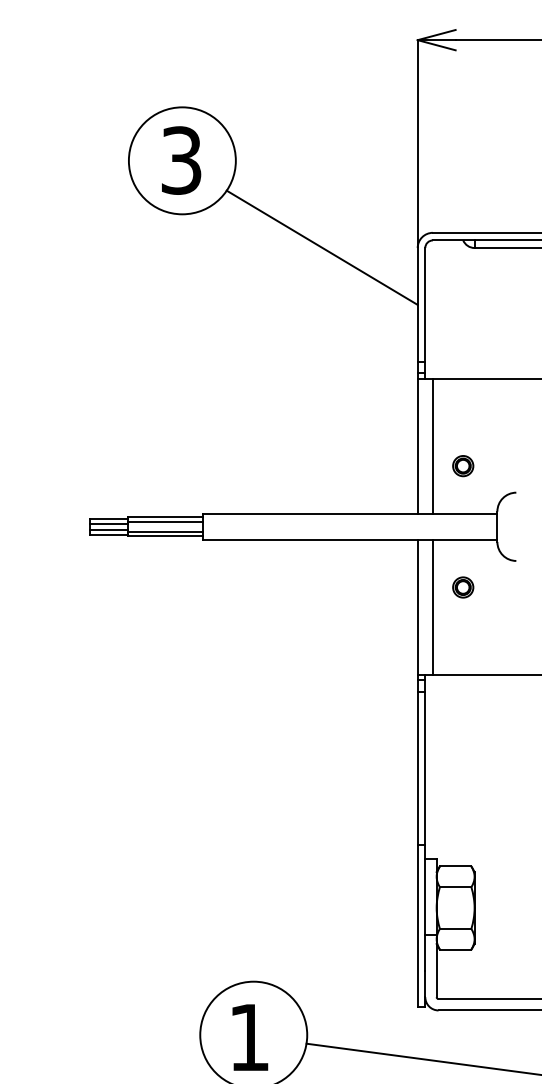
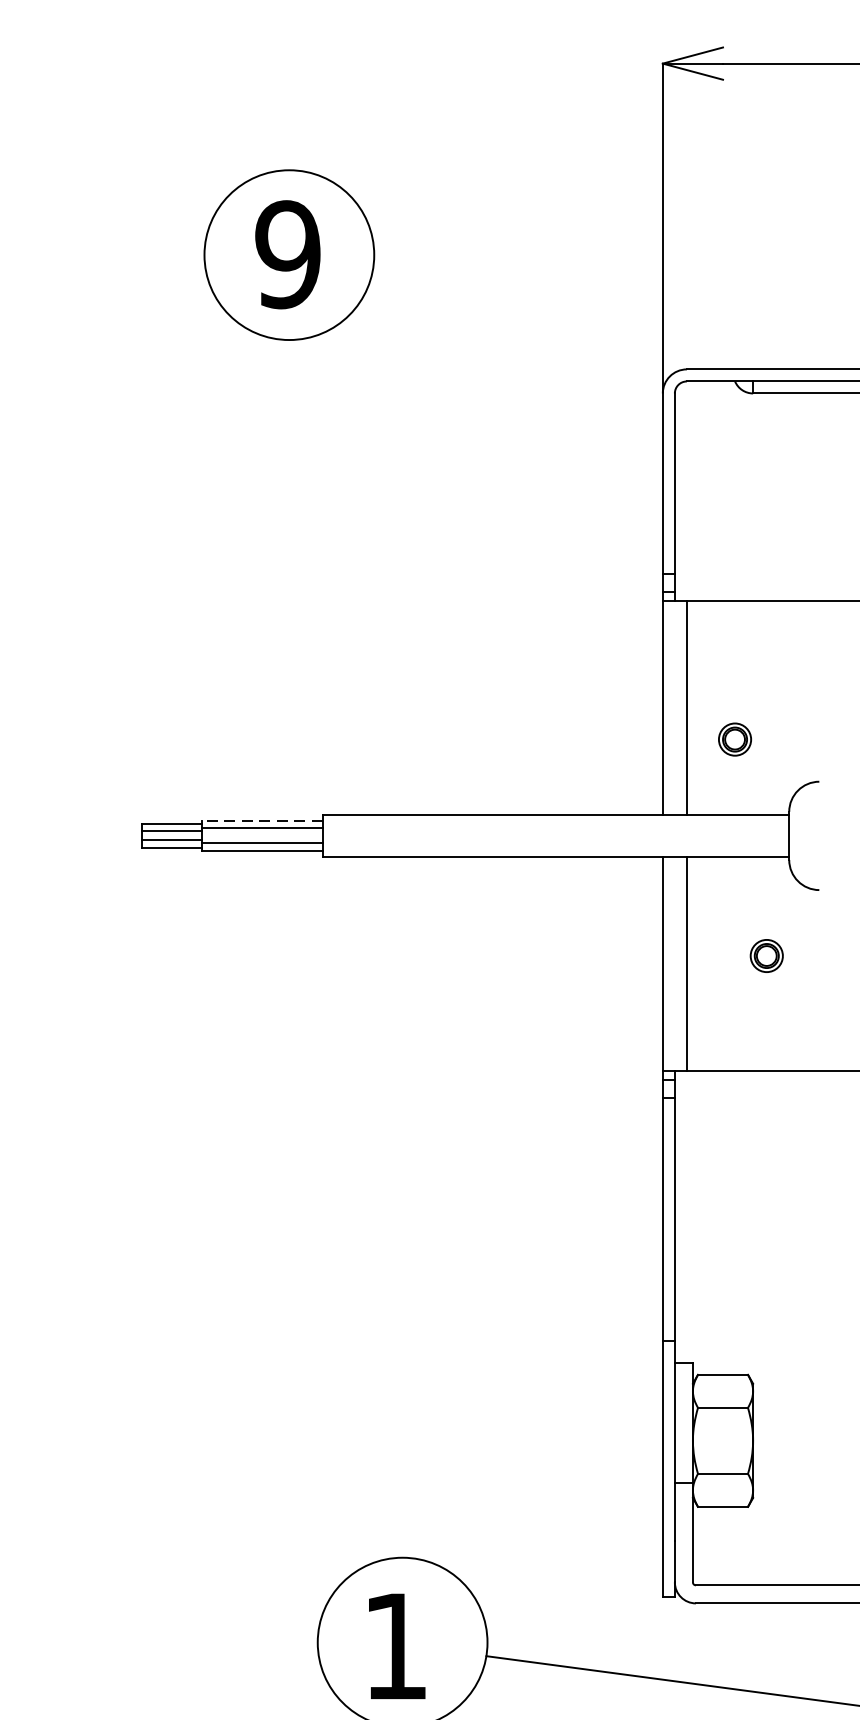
text: (180, 160) -> (286, 254), 3 -> 9
line: (321, 247) -> (510, 392), removed
line: (165, 517) -> (262, 821), solid -> dashed
part: (463, 587) -> (767, 956), moved

